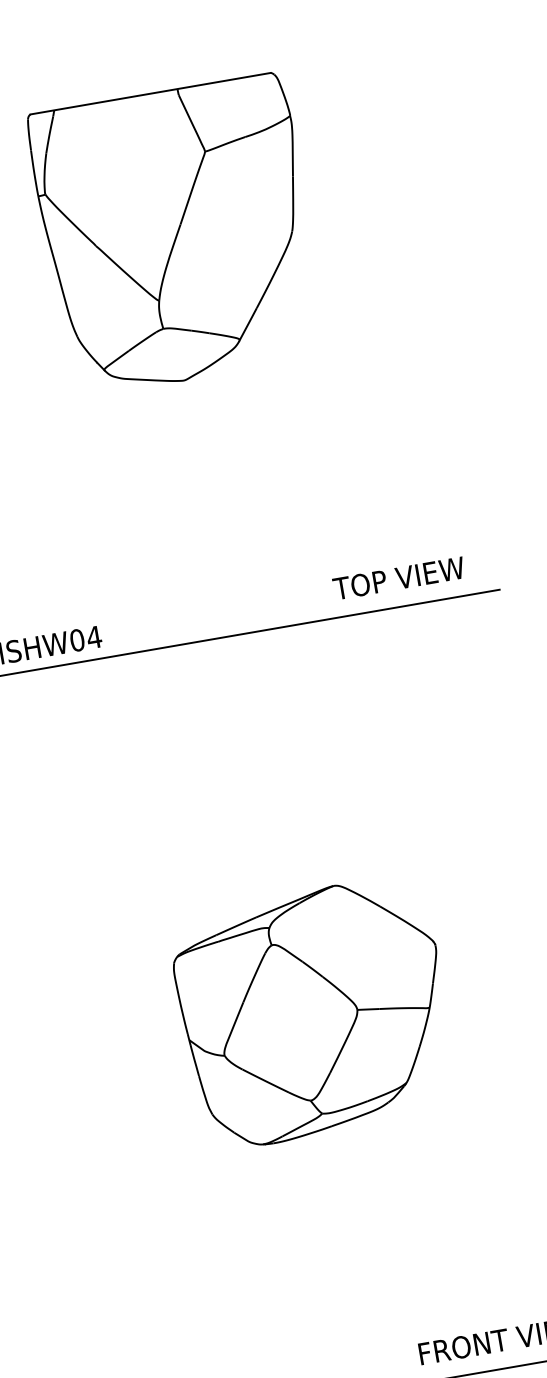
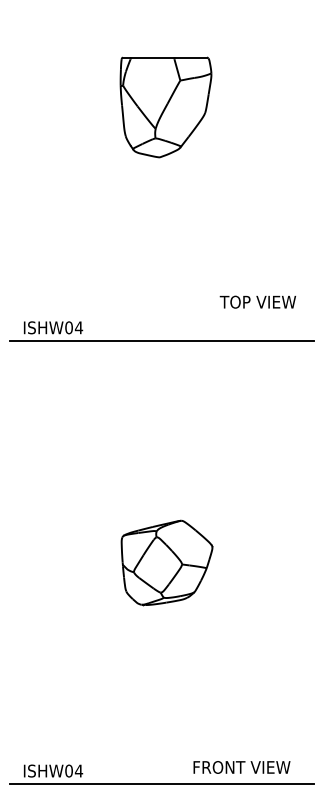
part: (177, 235) -> (165, 107), size x0.6
text: (397, 577) -> (257, 301), moved
part: (312, 1012) -> (166, 562), size x0.6

